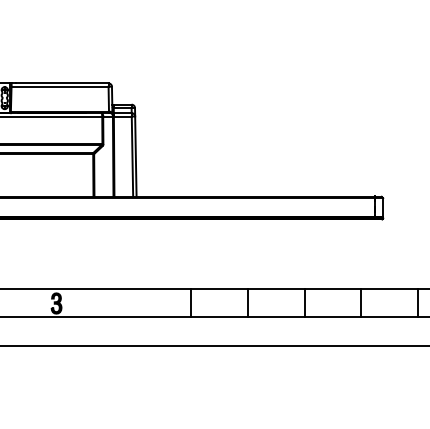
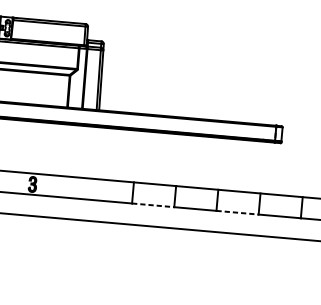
line: (220, 317) -> (153, 205), solid -> dashed
line: (333, 317) -> (237, 212), solid -> dashed

